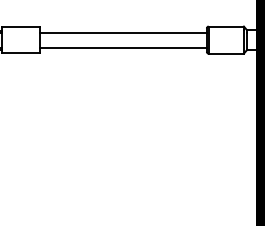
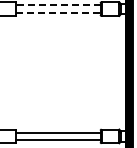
line: (121, 32) -> (57, 5), solid -> dashed
line: (123, 46) -> (58, 12), solid -> dashed

